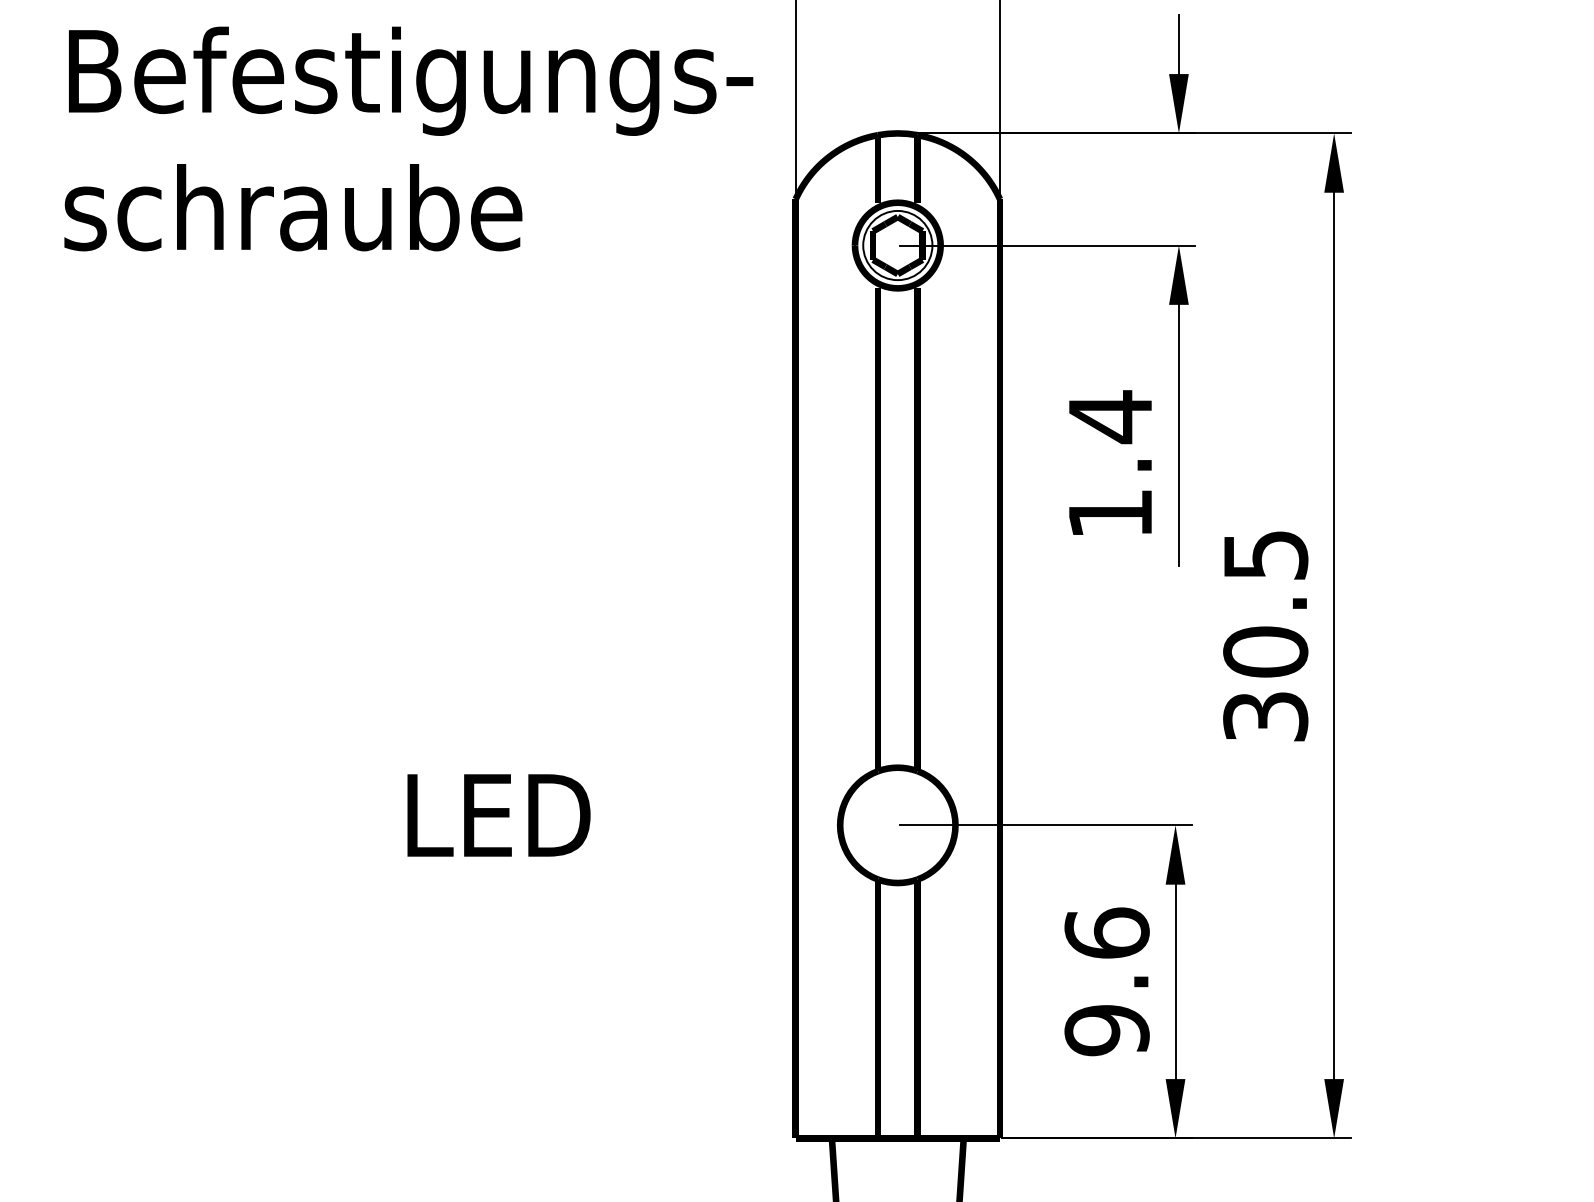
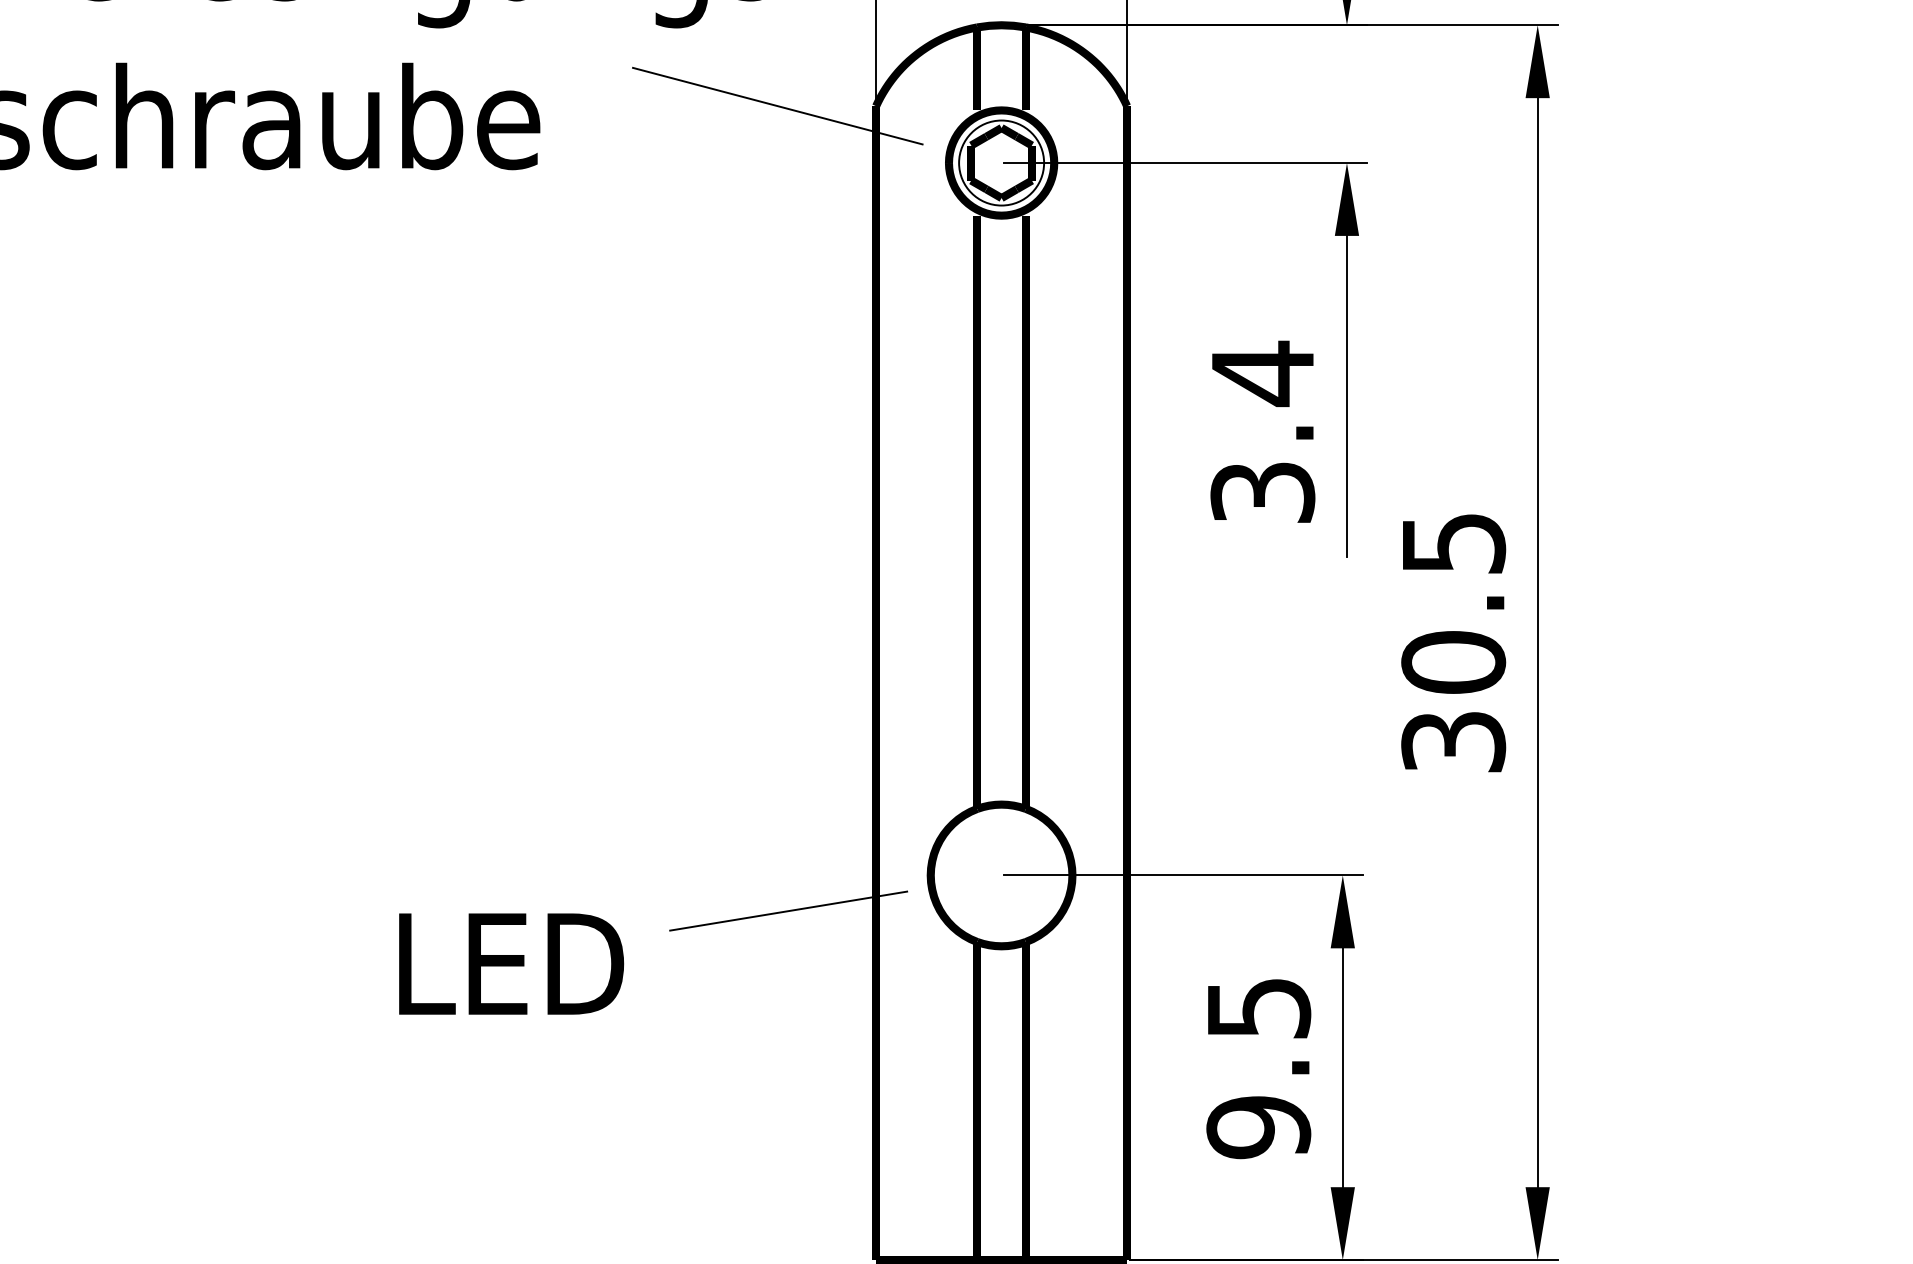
line: (715, 199) -> (777, 106), added
text: (1110, 513) -> (1262, 492), 1.4 -> 3.4
text: (498, 815) -> (510, 964), moved
line: (724, 854) -> (788, 911), added
text: (1106, 932) -> (1257, 1007), 9.6 -> 9.5

